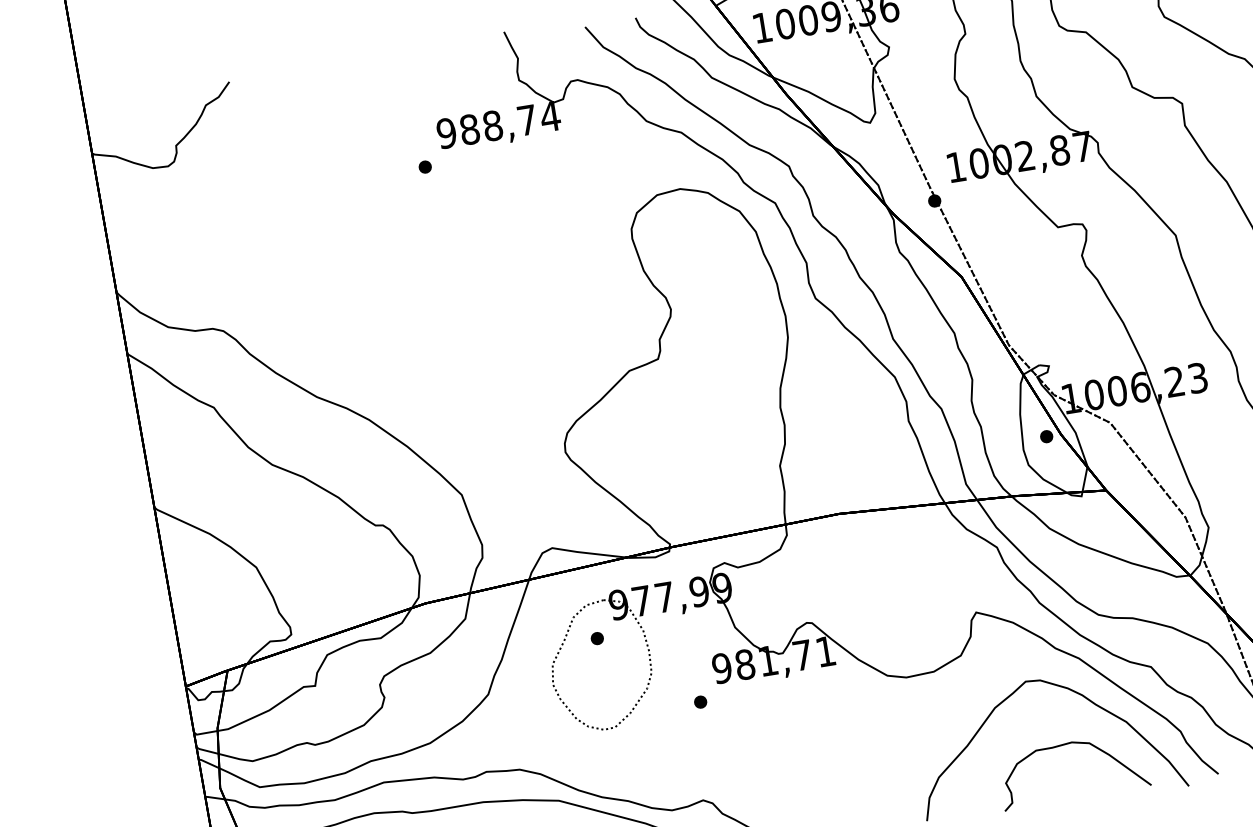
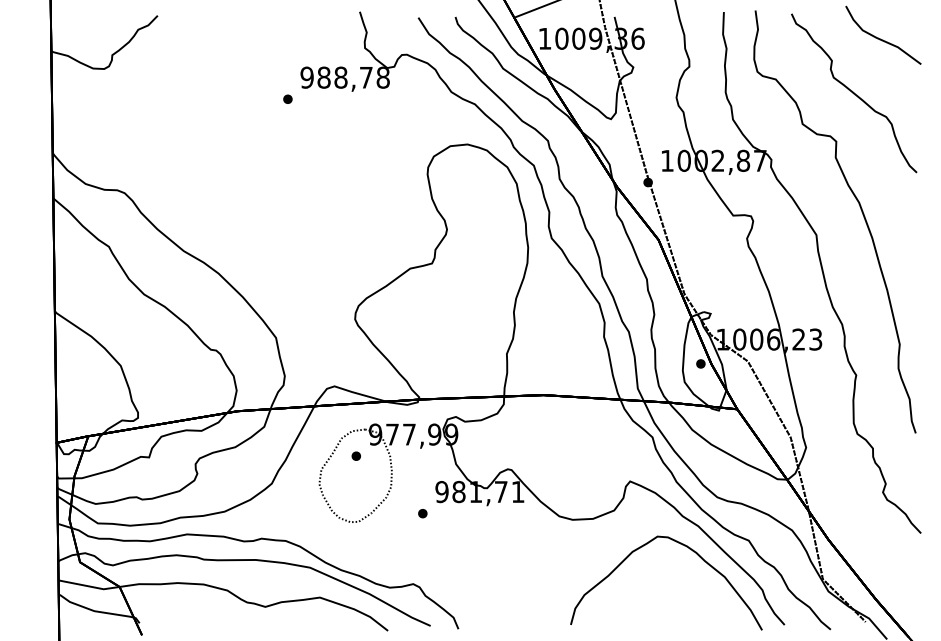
text: (550, 116) -> (383, 77), 988,74 -> 988,78
curve: (1061, 747) -> (675, 587), removed

